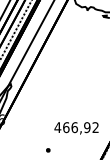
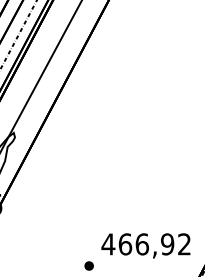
text: (76, 128) -> (145, 246), moved

